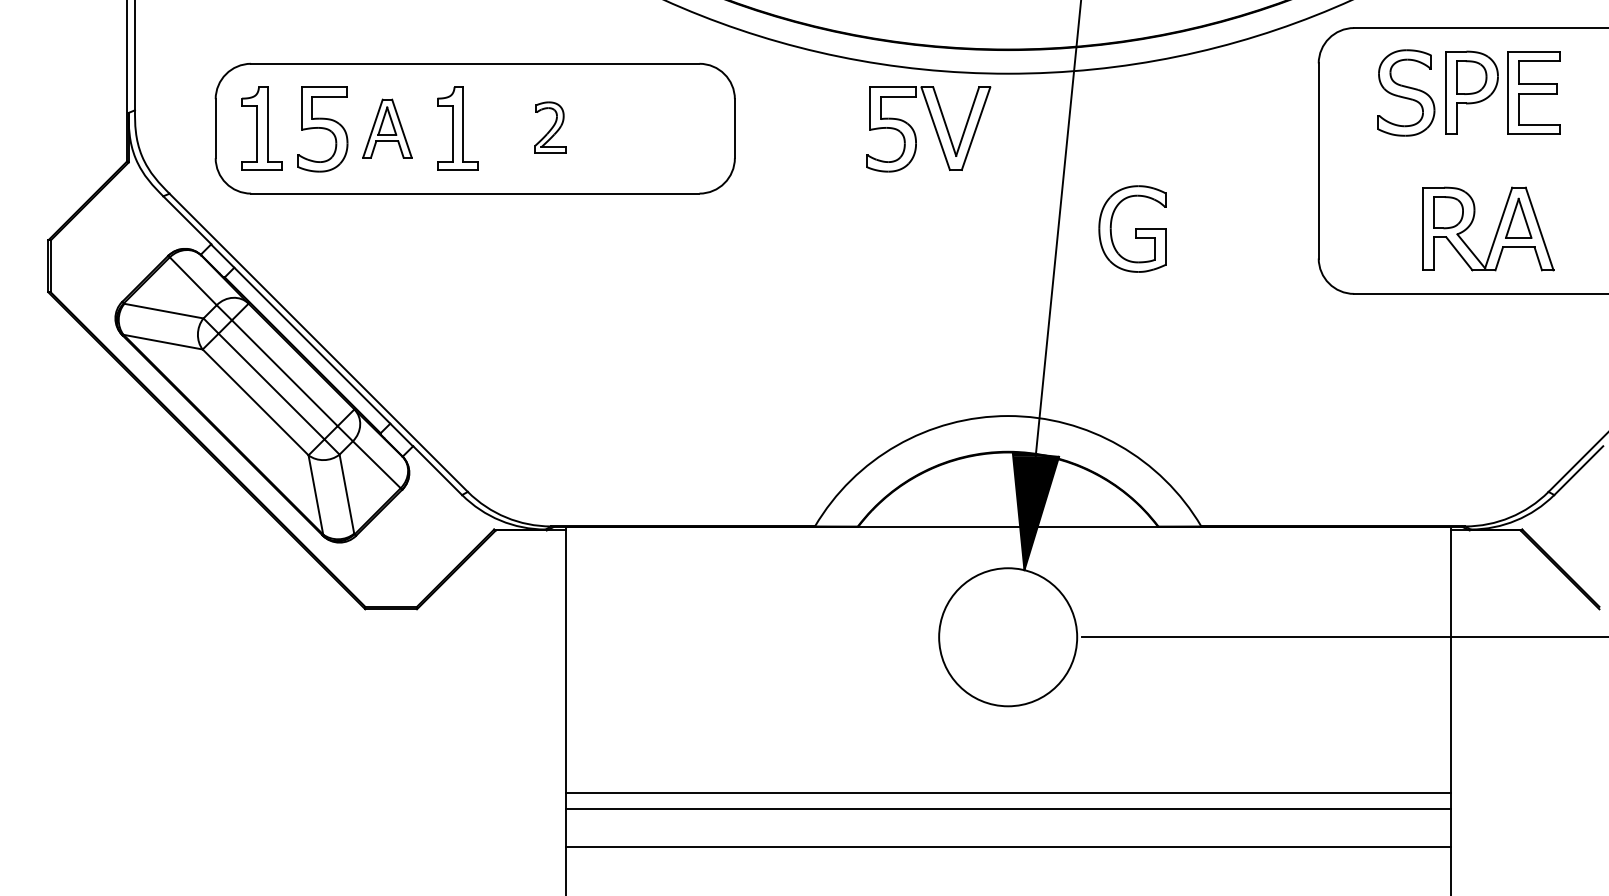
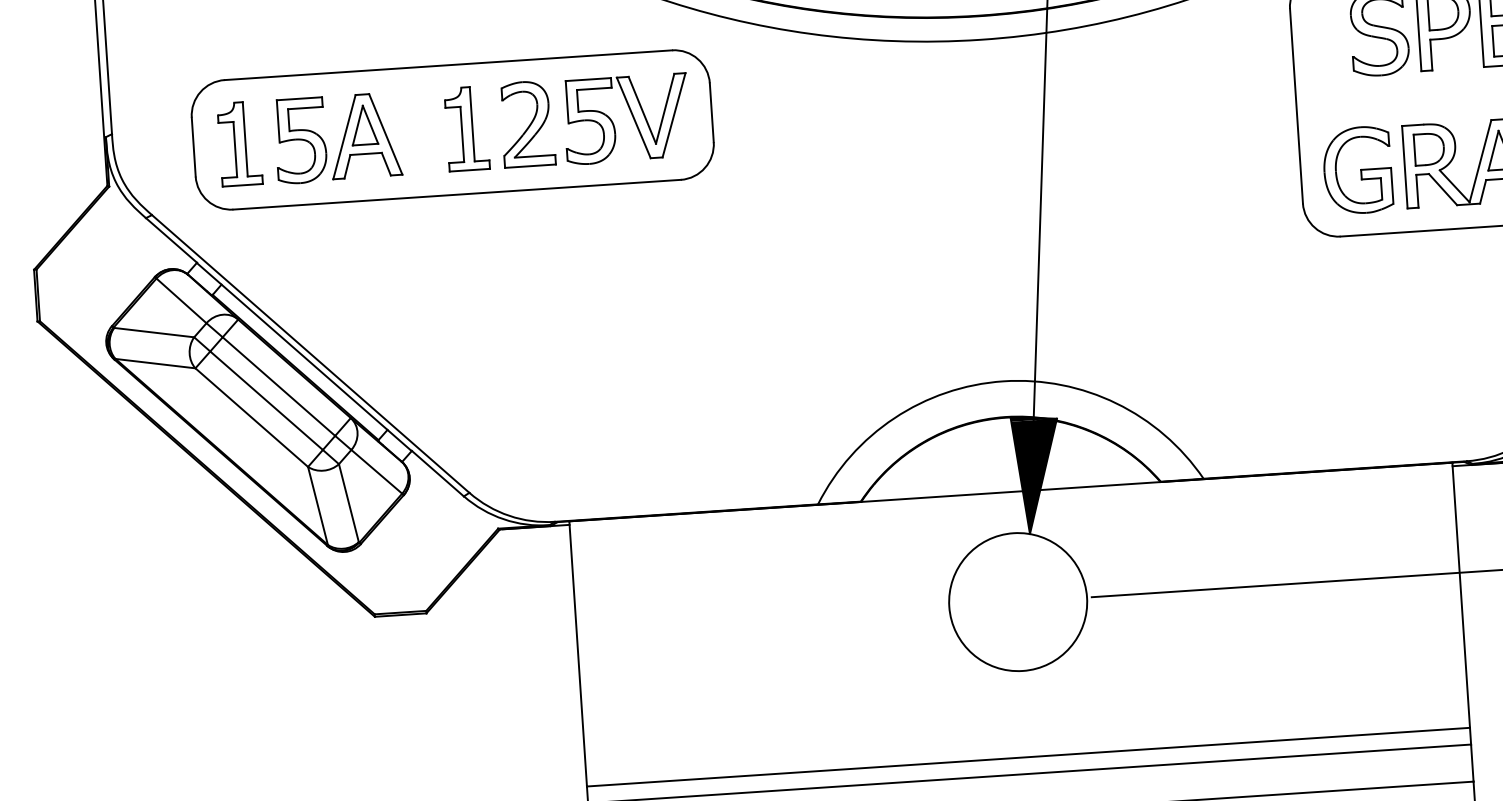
part: (550, 127) -> (527, 123), size x1.67
part: (387, 128) -> (365, 135), size x1.43
part: (457, 128) -> (466, 128), moved
part: (934, 128) -> (632, 117), moved
part: (1132, 228) -> (1357, 169), moved

